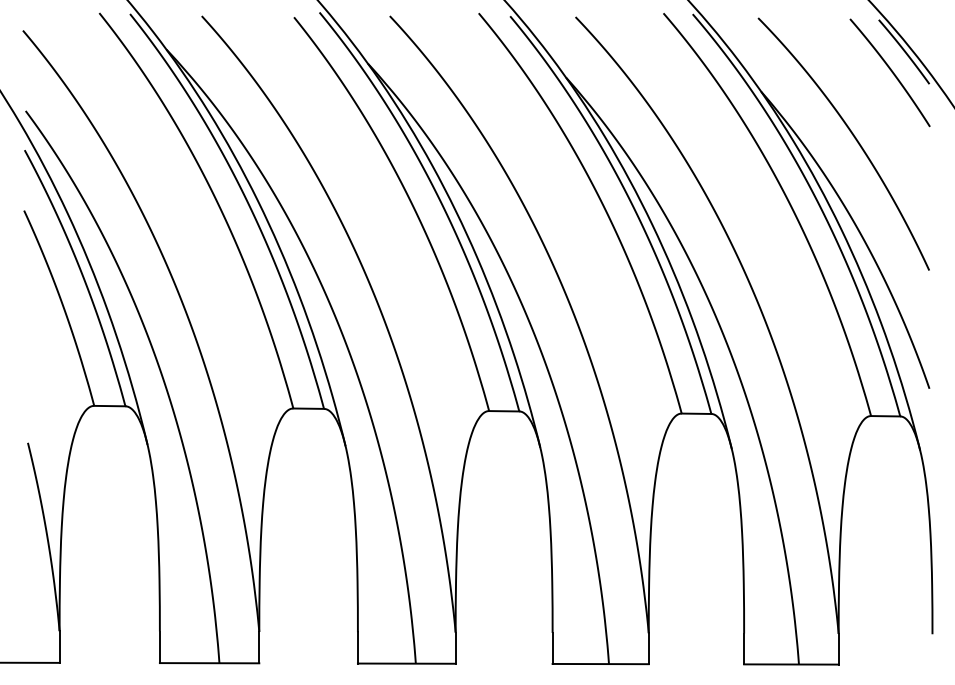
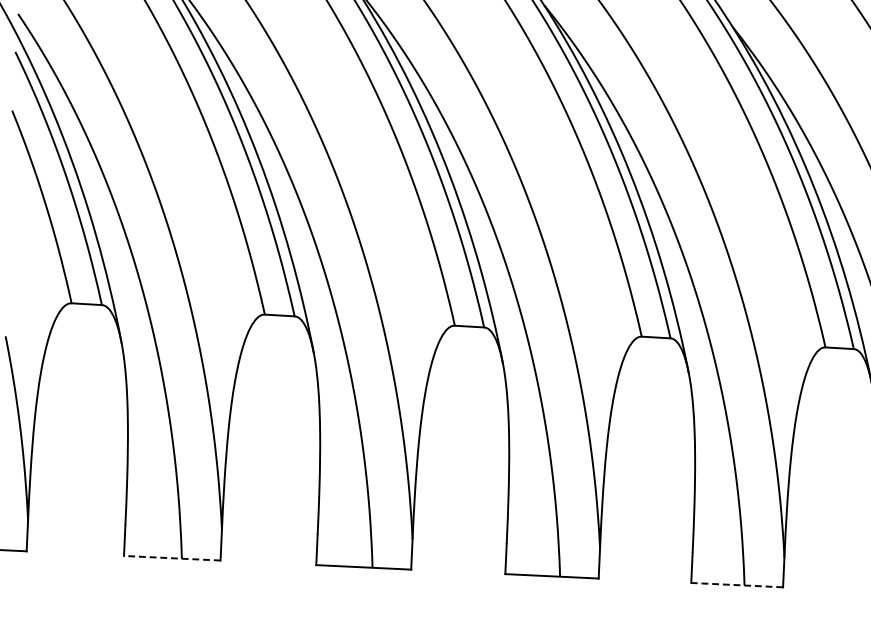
line: (209, 663) -> (172, 558), solid -> dashed
line: (790, 664) -> (736, 585), solid -> dashed

